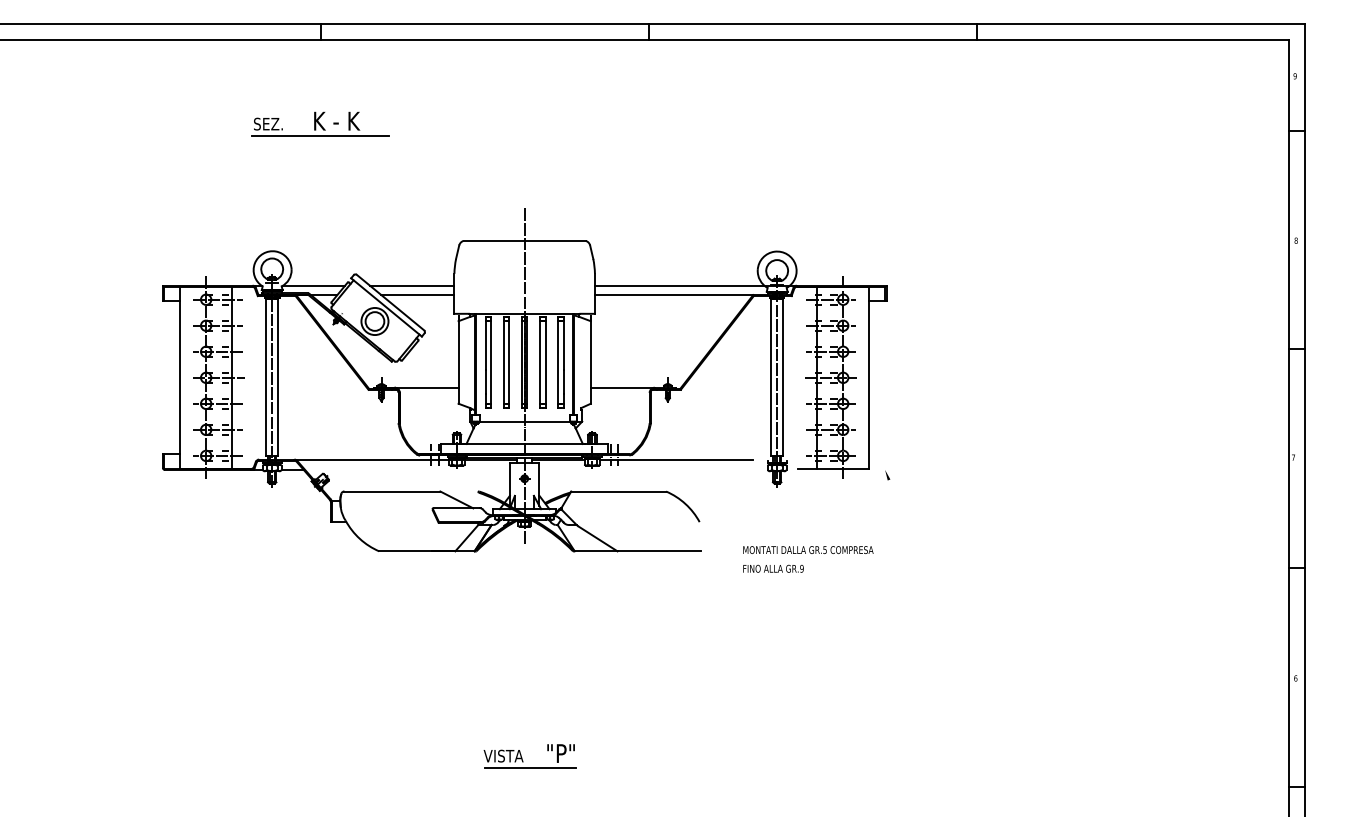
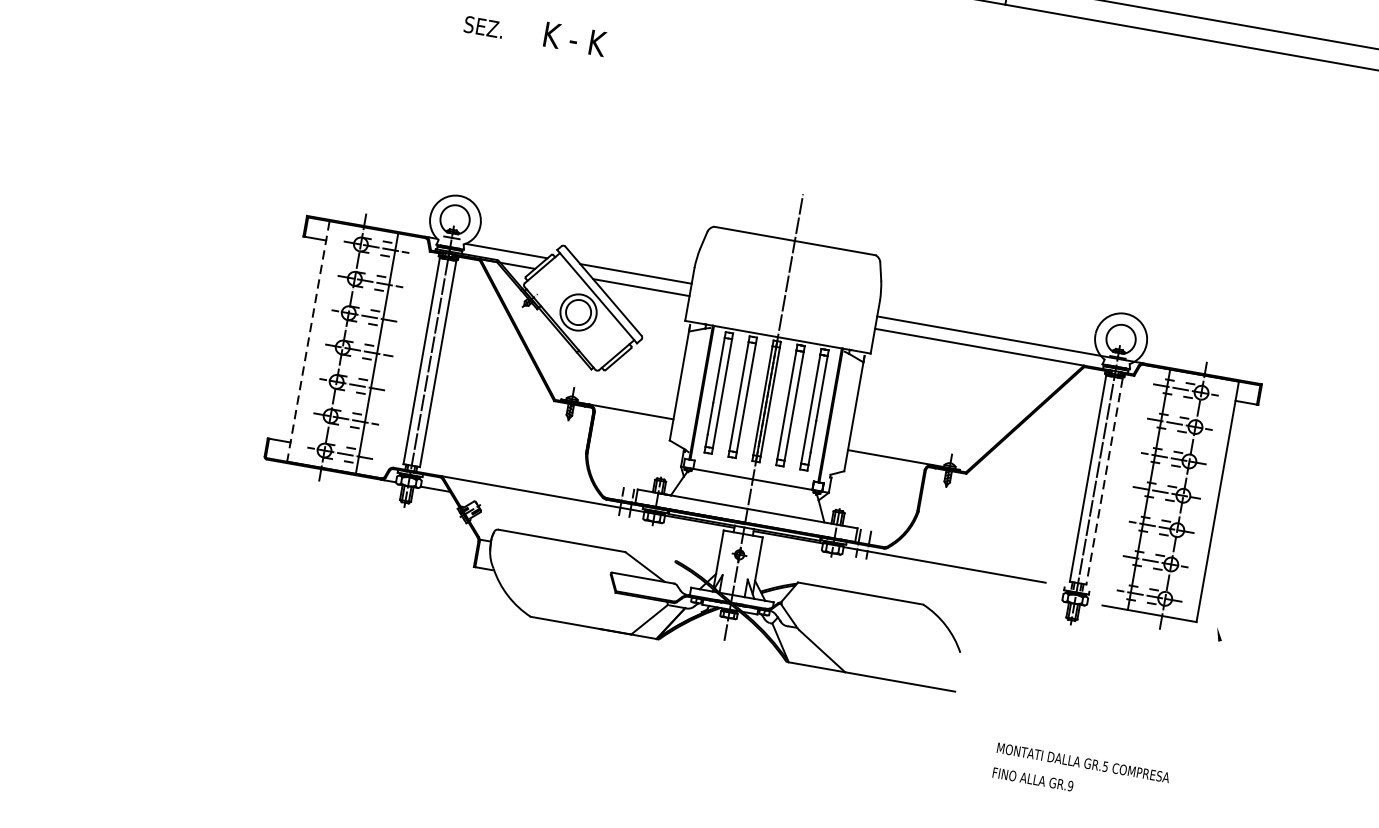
line: (320, 135) -> (549, 54), removed
line: (180, 378) -> (308, 342), solid -> dashed
line: (783, 378) -> (1104, 482), solid -> dashed
text: (808, 559) -> (1081, 775), moved

